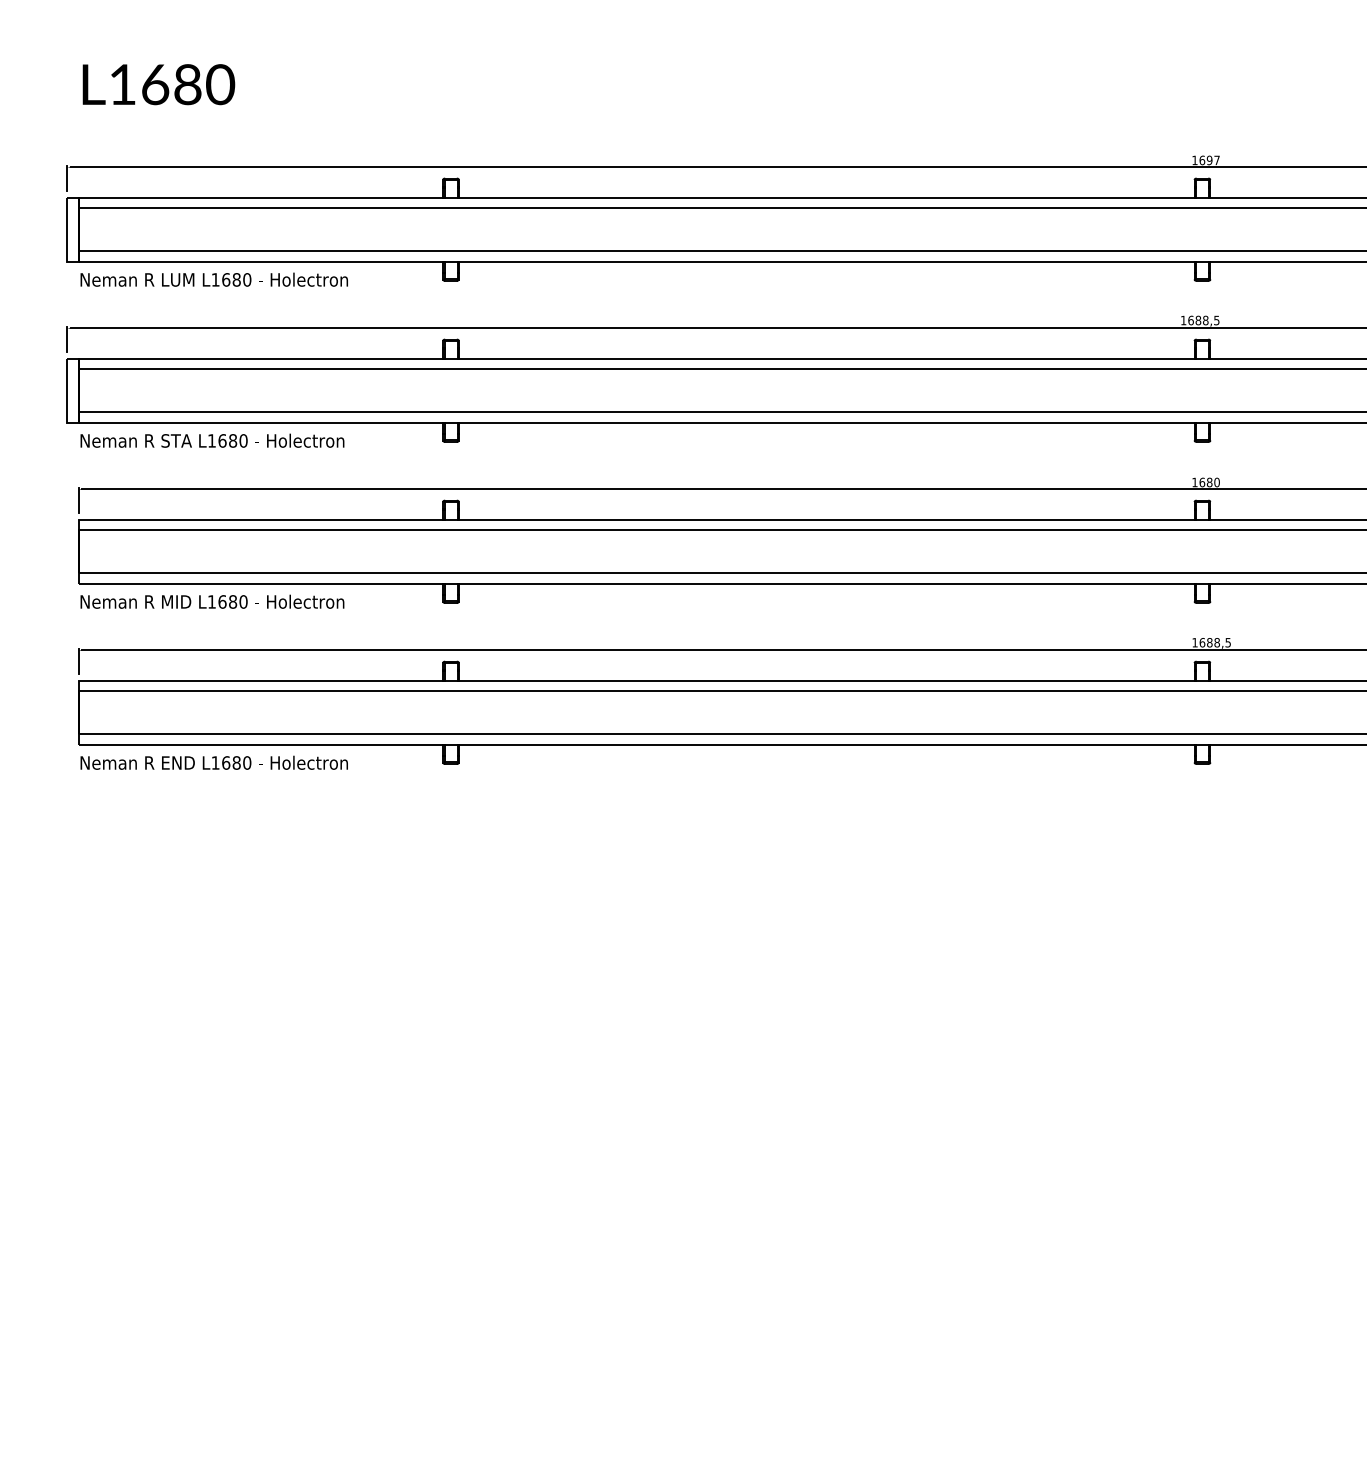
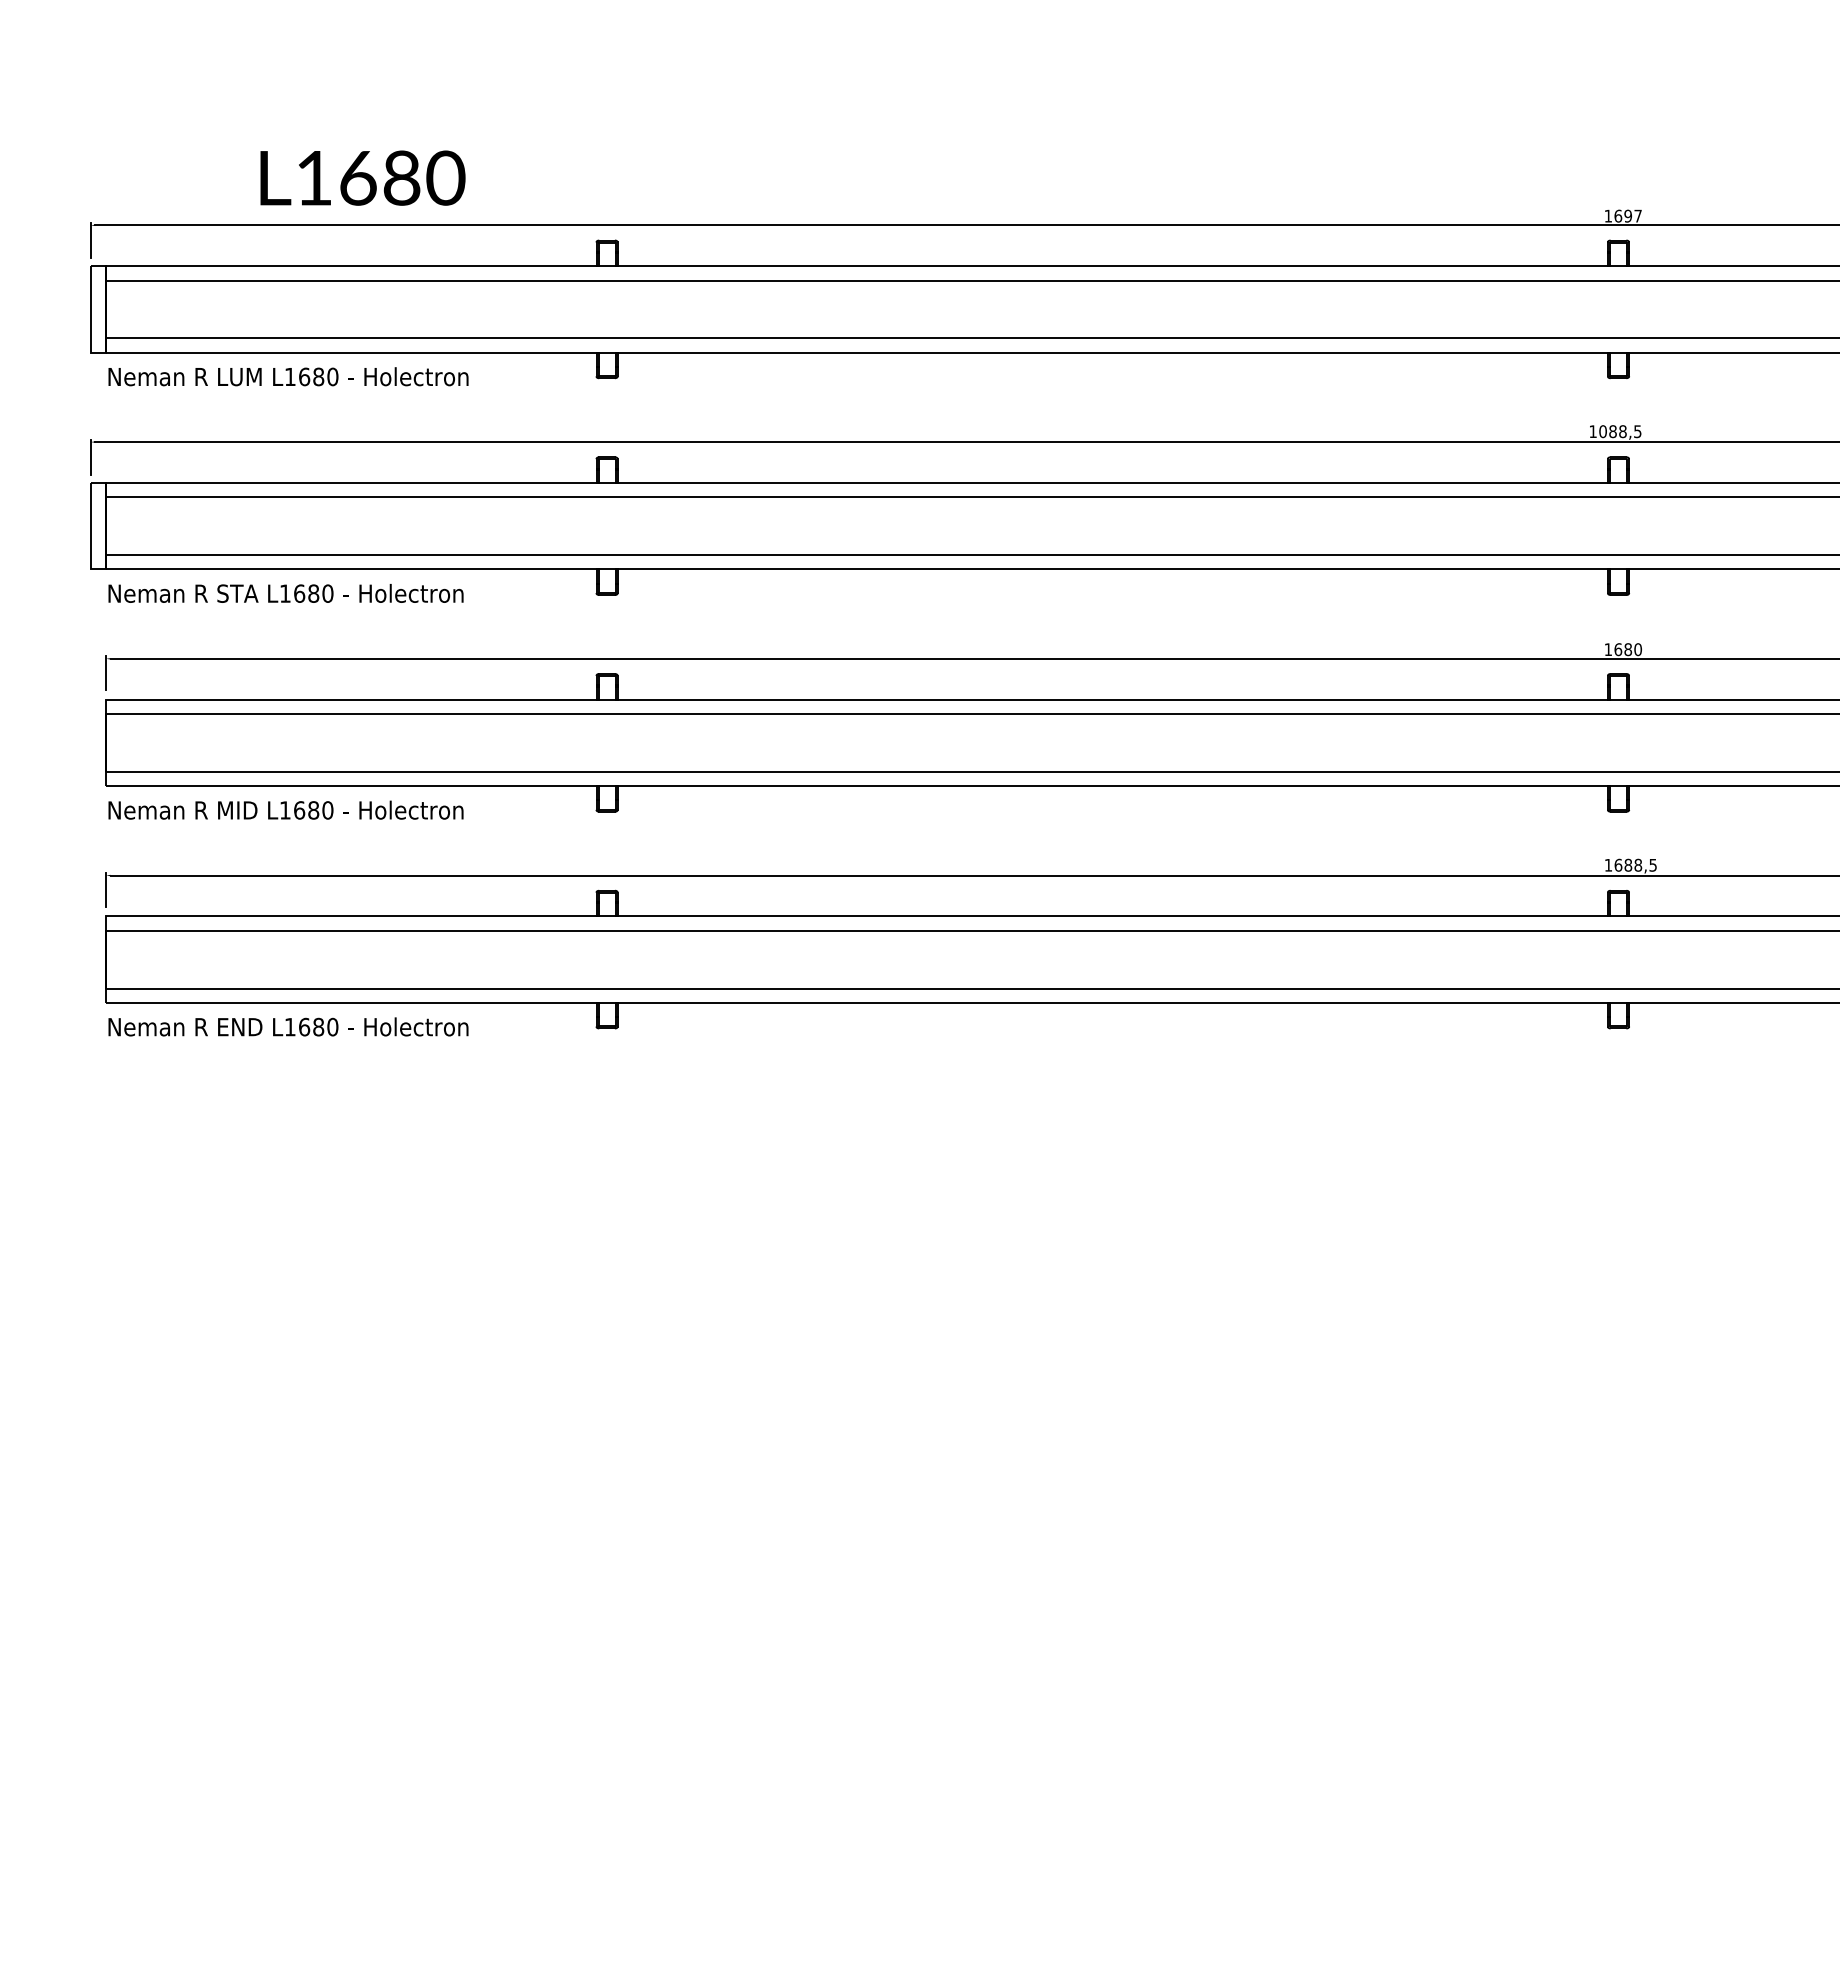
text: (158, 84) -> (362, 177), moved
text: (1190, 320) -> (1602, 431), 1688,5 -> 1088,5

